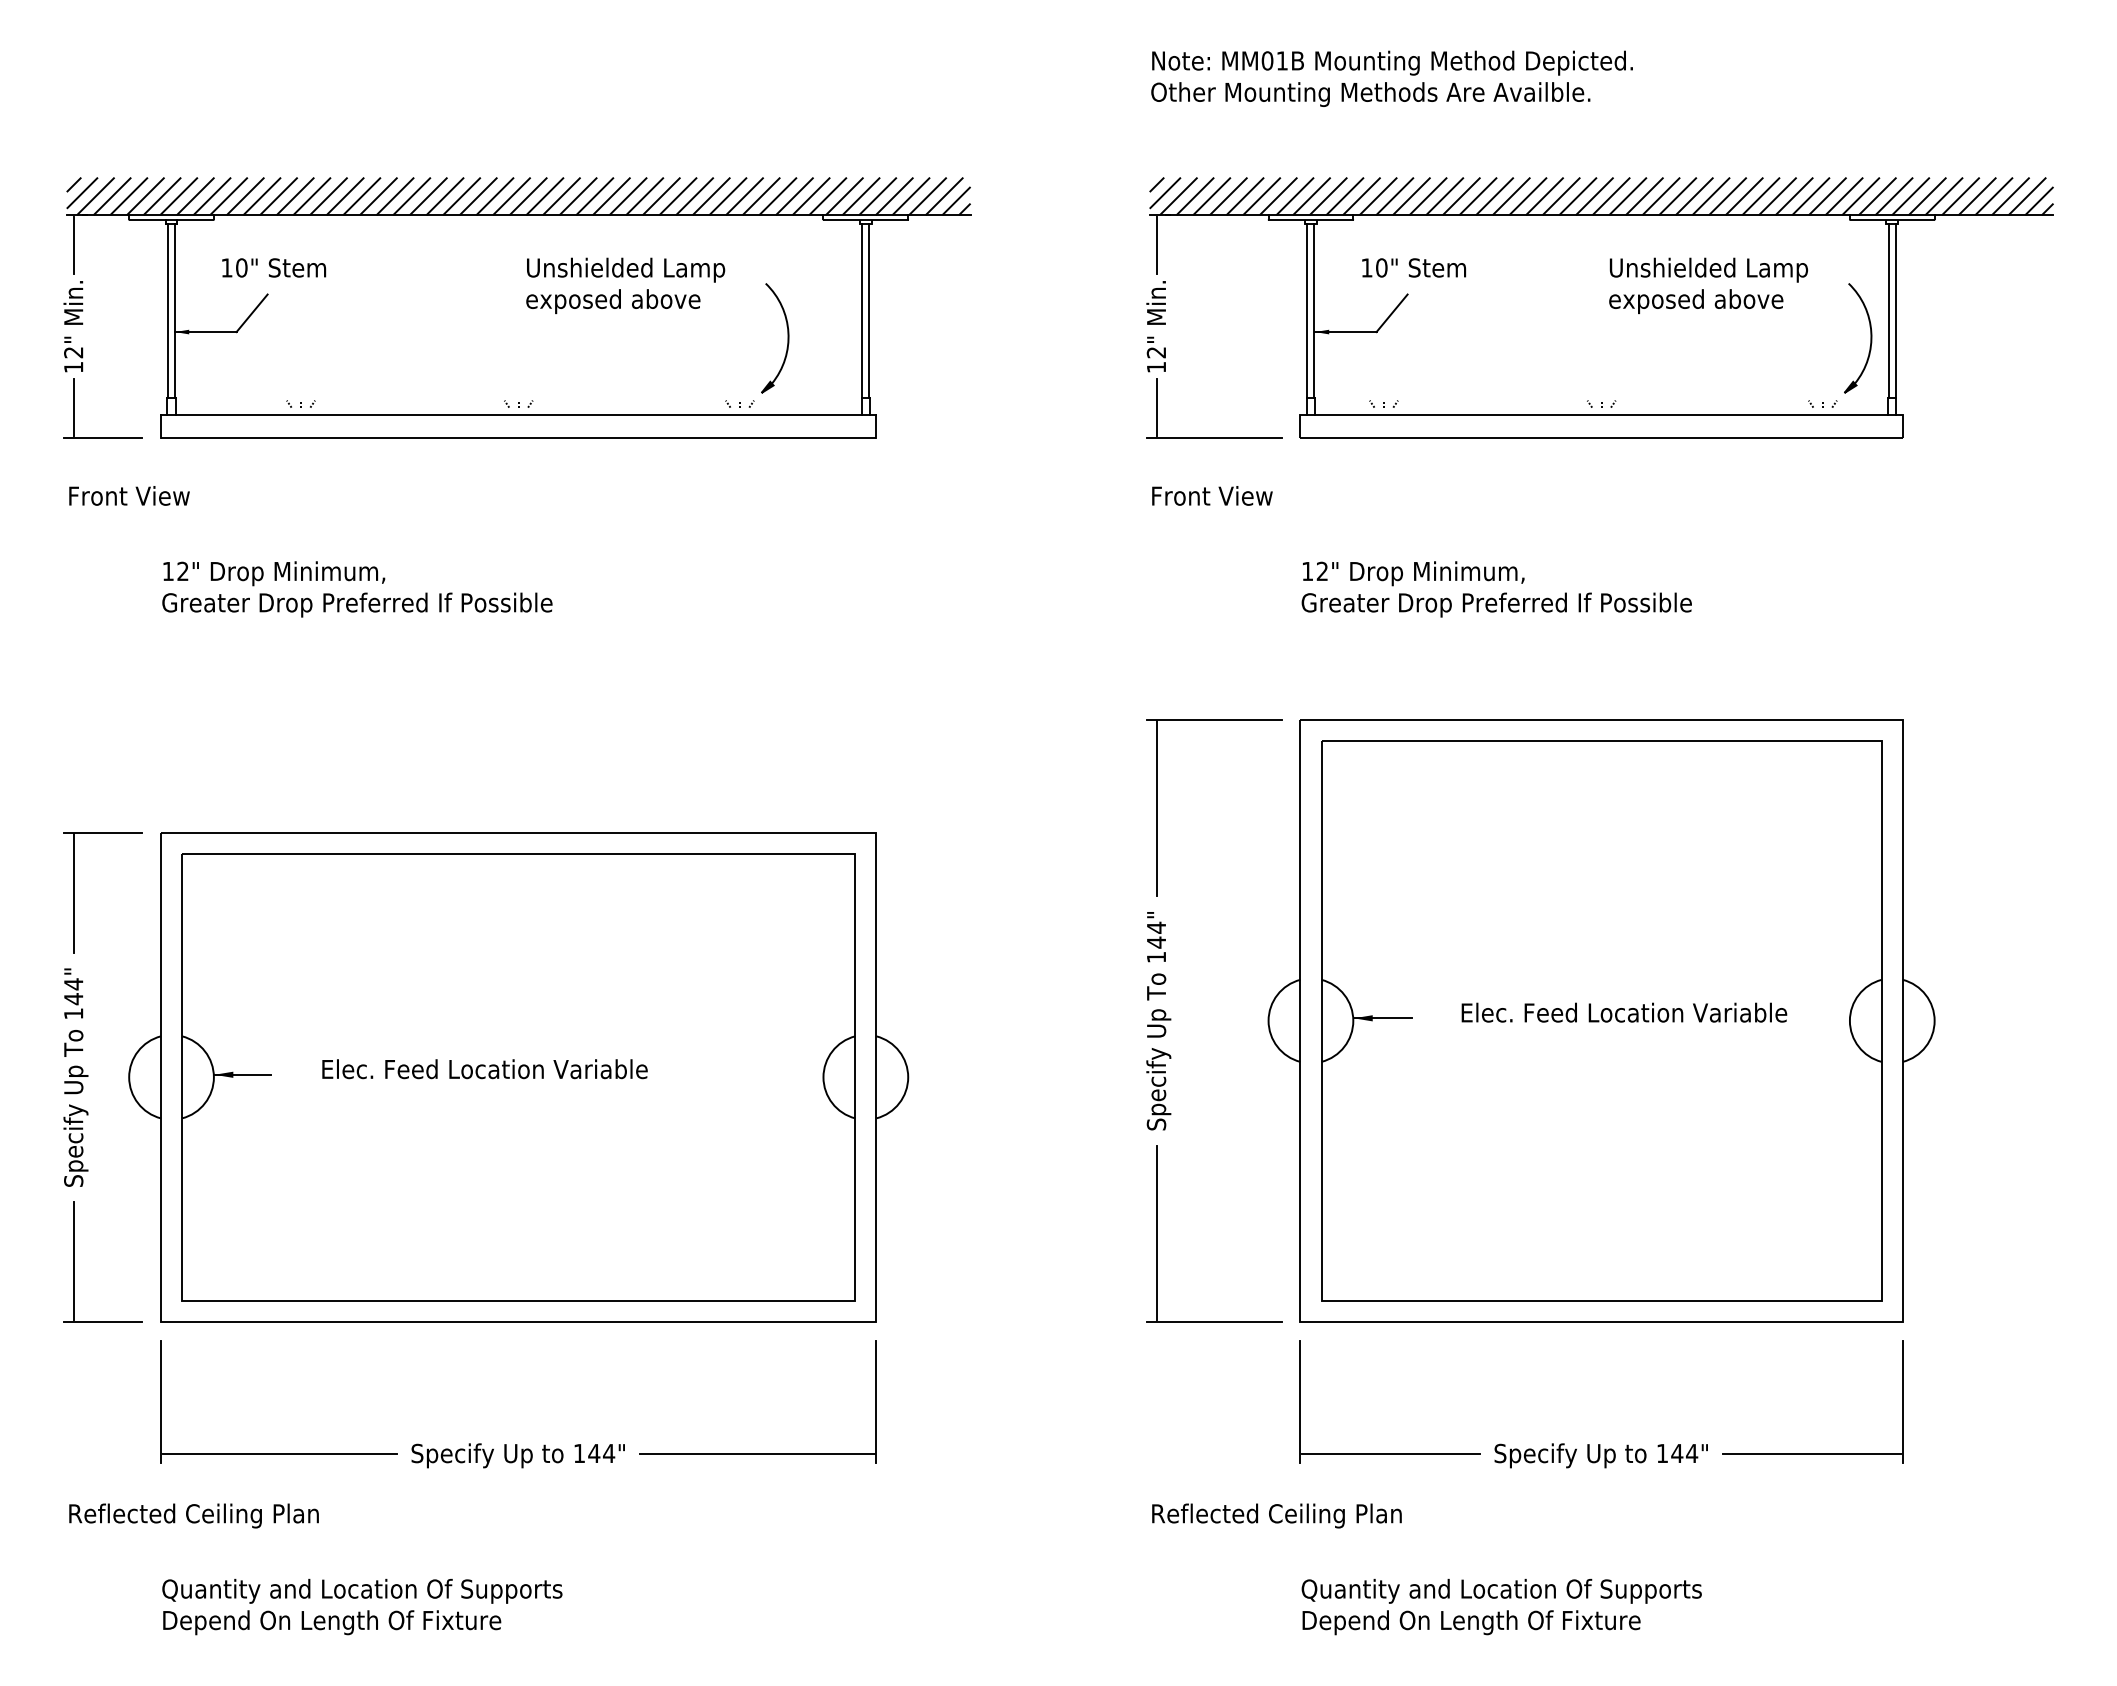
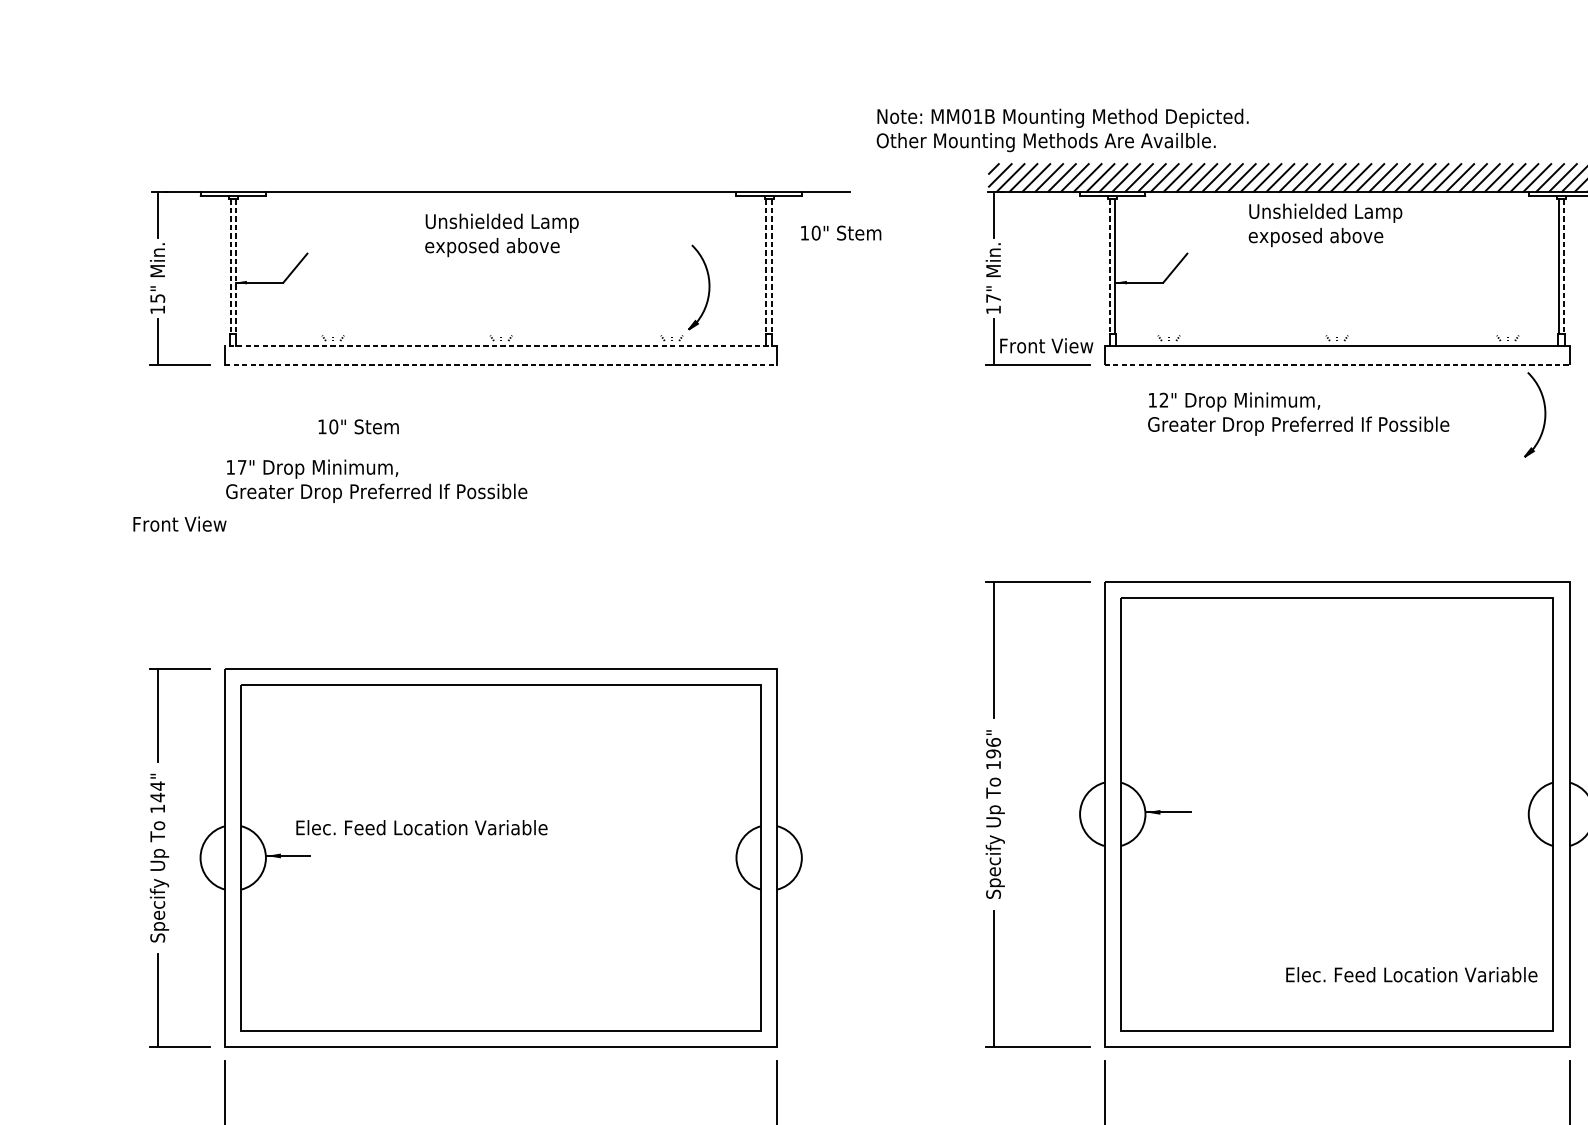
text: (1391, 78) -> (1062, 130), moved
hatch: (518, 196) -> (501, 177), removed
text: (274, 267) -> (359, 426), moved
text: (1413, 267) -> (840, 232), moved
text: (625, 285) -> (501, 235), moved
text: (1708, 285) -> (1325, 225), moved
line: (168, 311) -> (230, 266), solid -> dashed
line: (175, 311) -> (236, 266), solid -> dashed
line: (862, 311) -> (766, 266), solid -> dashed
line: (869, 311) -> (772, 266), solid -> dashed
line: (1307, 311) -> (1110, 266), solid -> dashed
line: (1895, 311) -> (1563, 266), solid -> dashed
part: (1870, 338) -> (1544, 414), moved
text: (73, 352) -> (157, 298), 12" -> 15"
text: (1155, 352) -> (992, 298), 12" -> 17"
line: (518, 414) -> (501, 346), solid -> dashed
line: (518, 438) -> (501, 364), solid -> dashed
line: (1602, 438) -> (1337, 364), solid -> dashed
text: (129, 495) -> (179, 523), moved
text: (1212, 495) -> (1046, 345), moved
text: (182, 570) -> (241, 466), 12" -> 17"
text: (1496, 589) -> (1298, 414), moved
text: (1156, 934) -> (993, 747), 144" -> 196"
text: (1624, 1012) -> (1411, 974), moved
text: (484, 1069) -> (421, 827), moved

